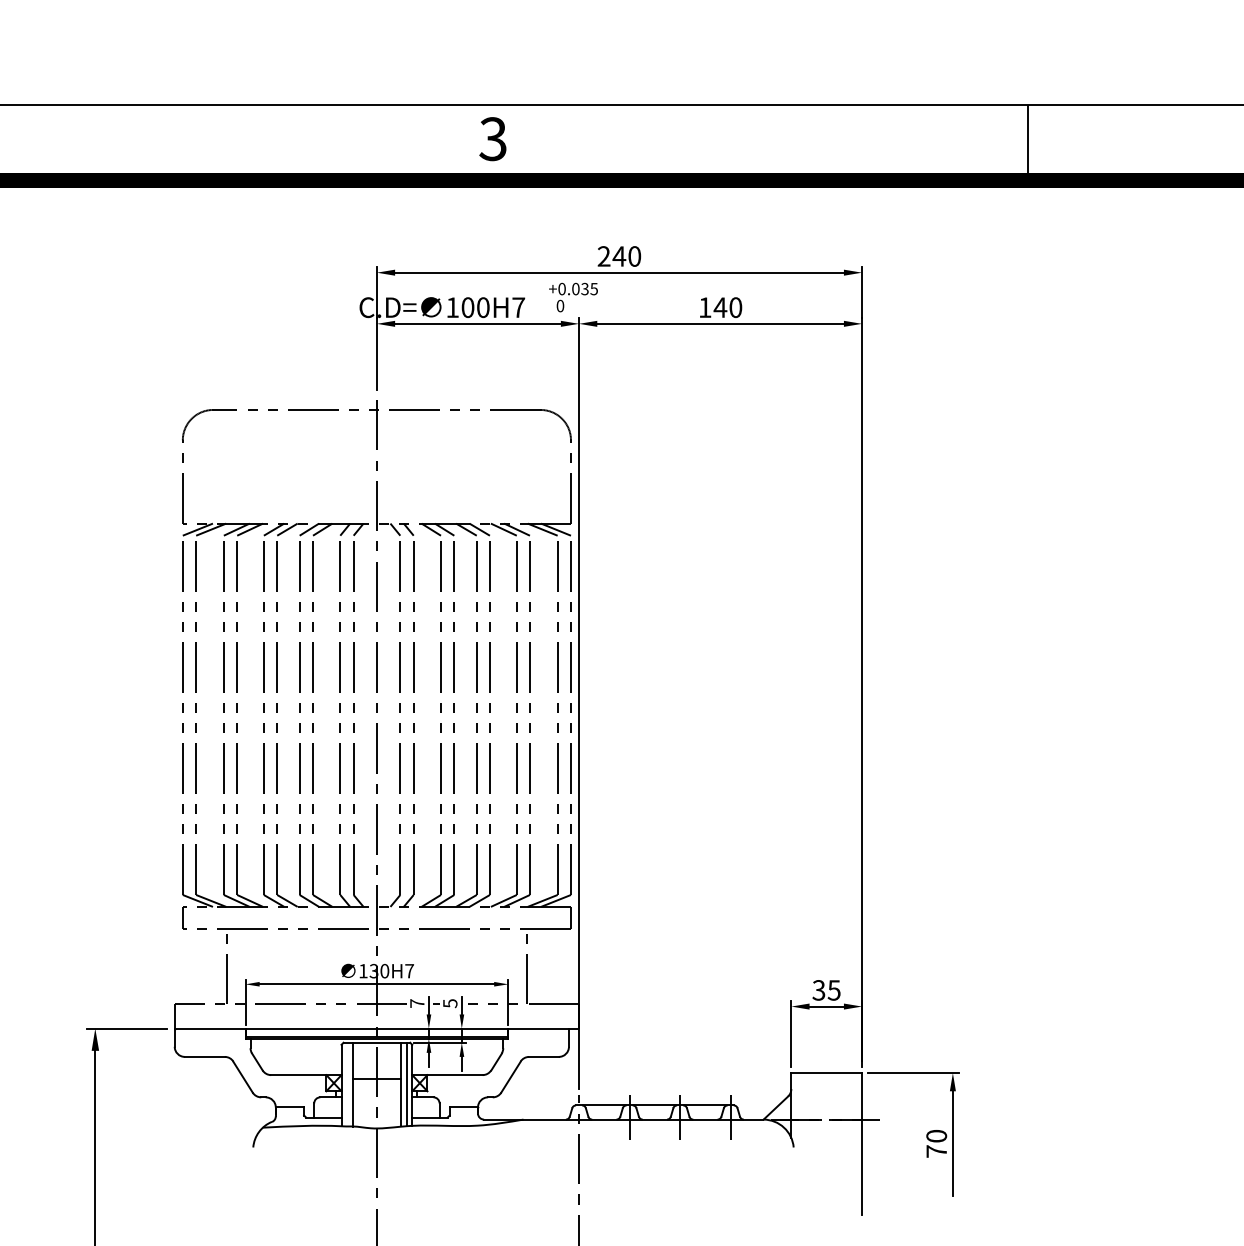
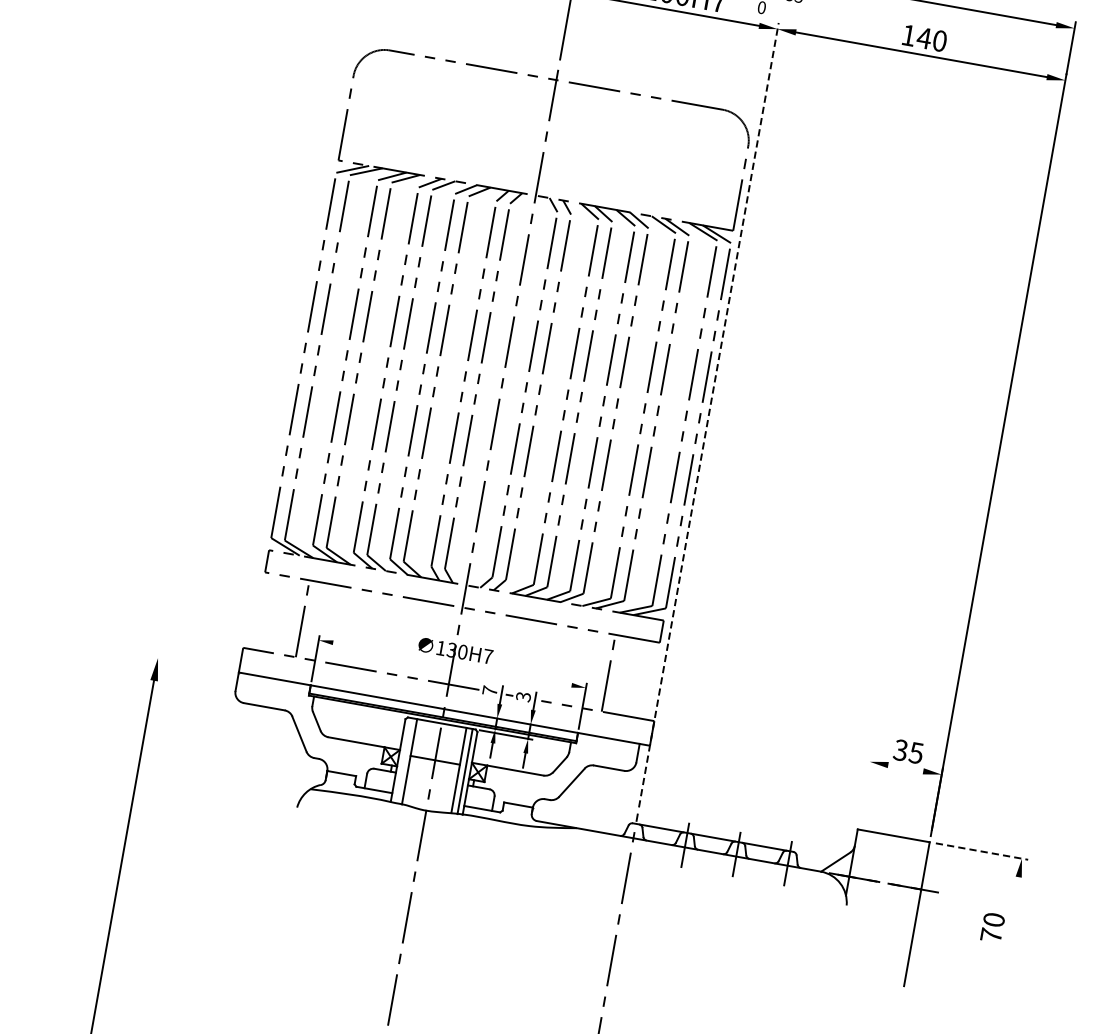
line: (579, 703) -> (709, 415), solid -> dashed
line: (376, 984) -> (451, 664), removed
text: (449, 1003) -> (522, 696), 5 -> 3
line: (826, 1006) -> (905, 768), removed
line: (126, 1028) -> (189, 663), removed
line: (791, 1033) -> (865, 789), removed
line: (914, 1073) -> (982, 852), solid -> dashed
line: (952, 1143) -> (1008, 930), removed

